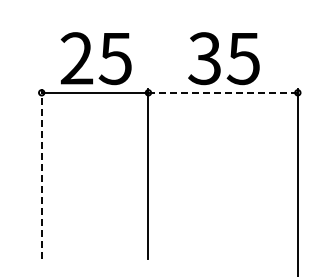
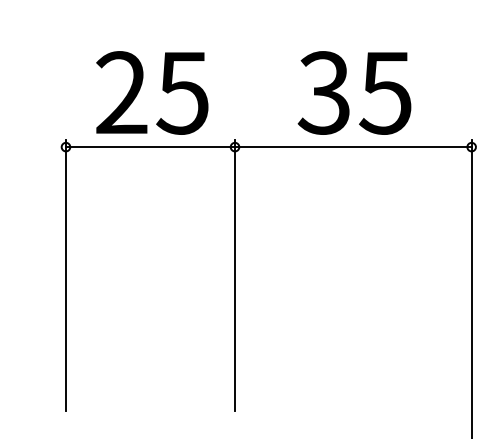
line: (223, 92) -> (353, 146), dashed -> solid
line: (41, 173) -> (65, 274), dashed -> solid

